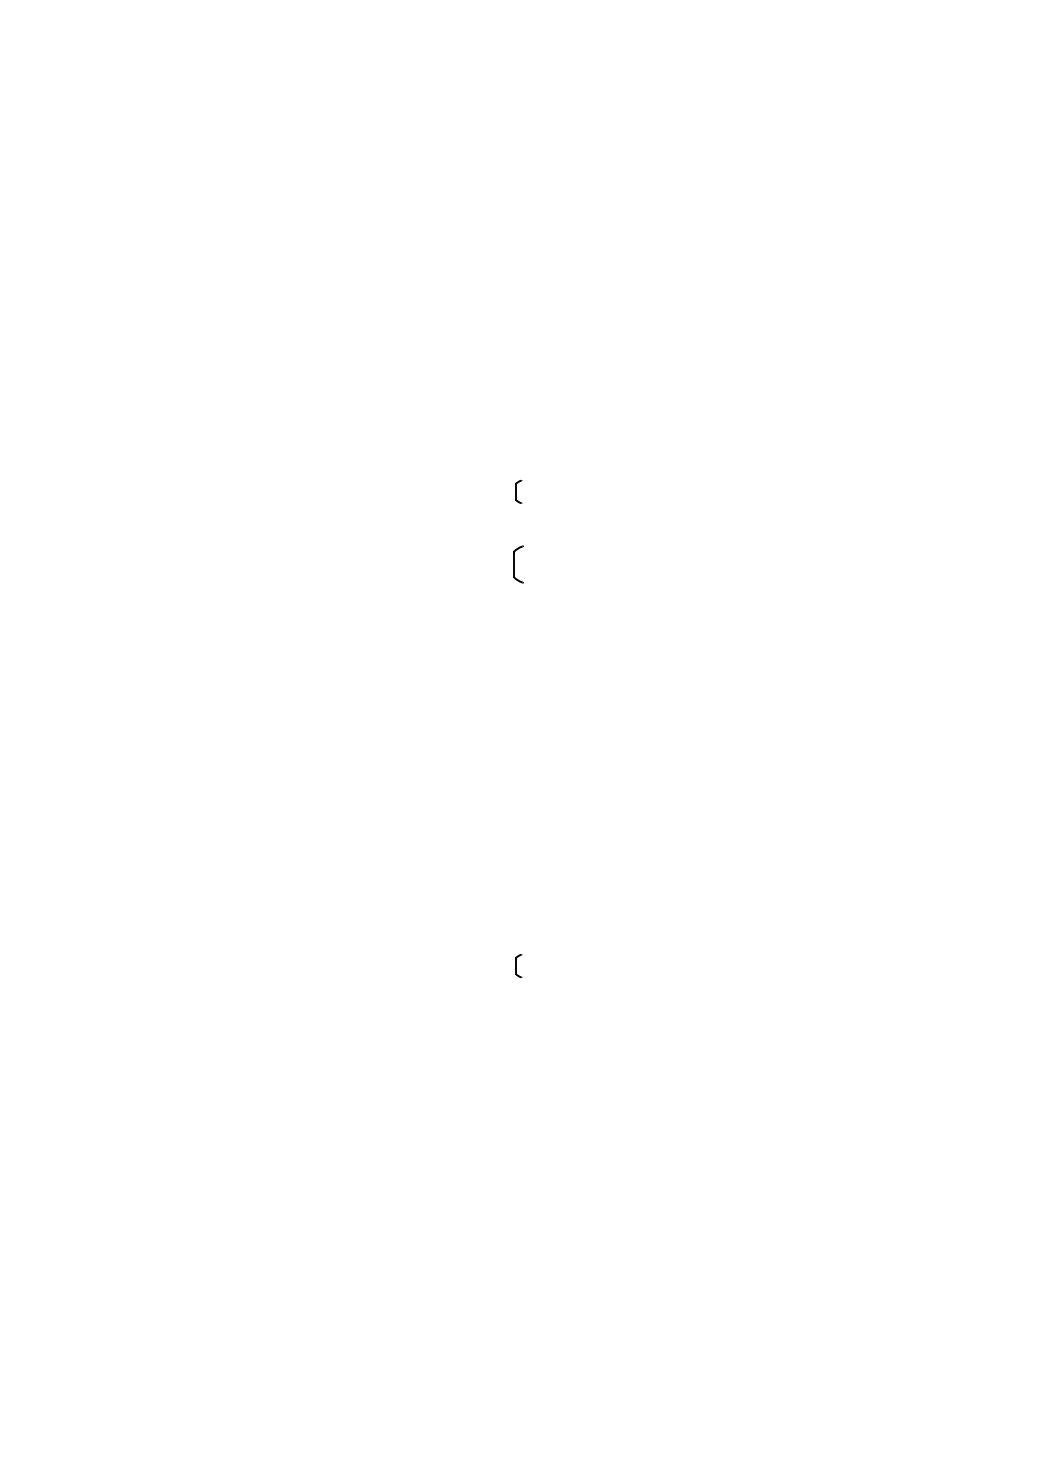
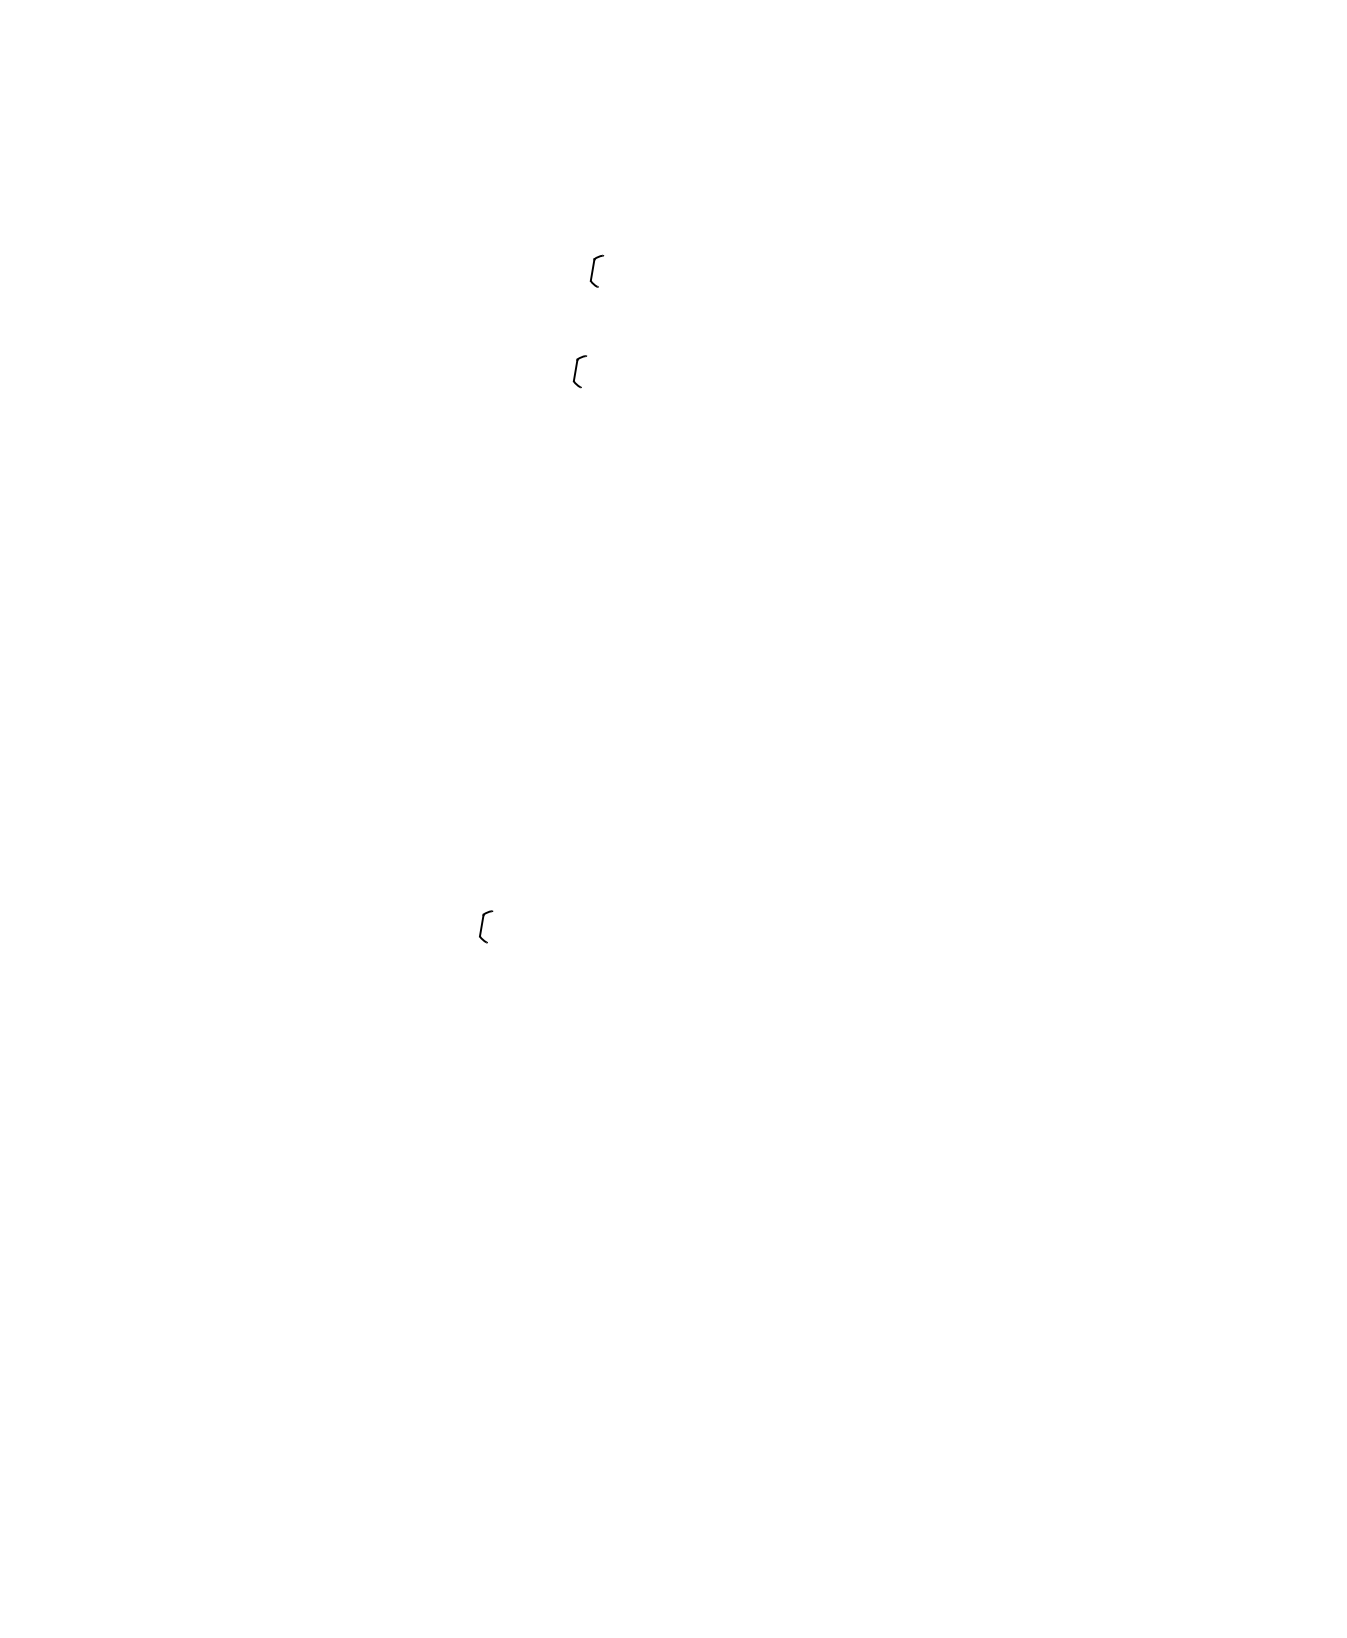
part: (518, 564) -> (579, 371), size x0.62

